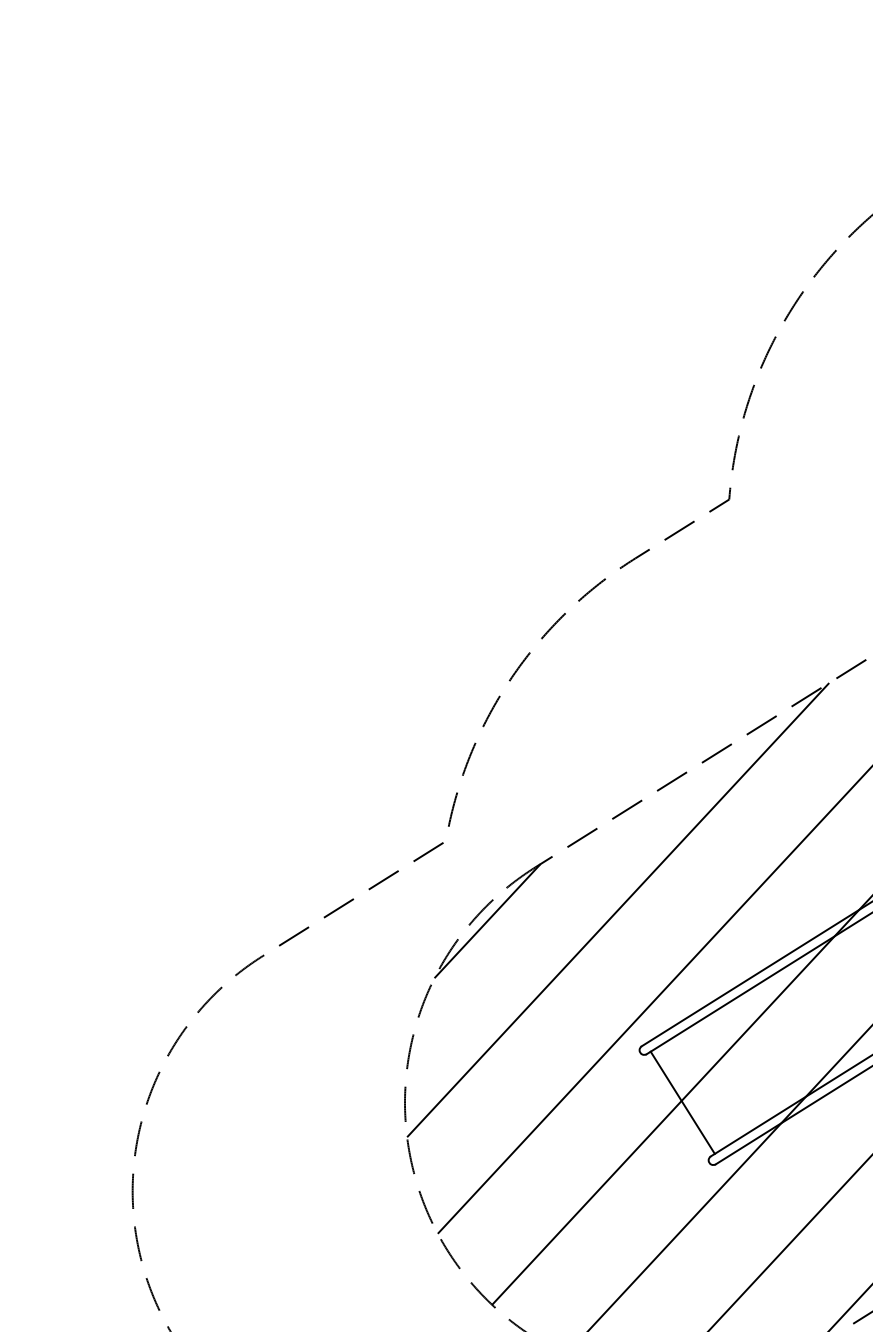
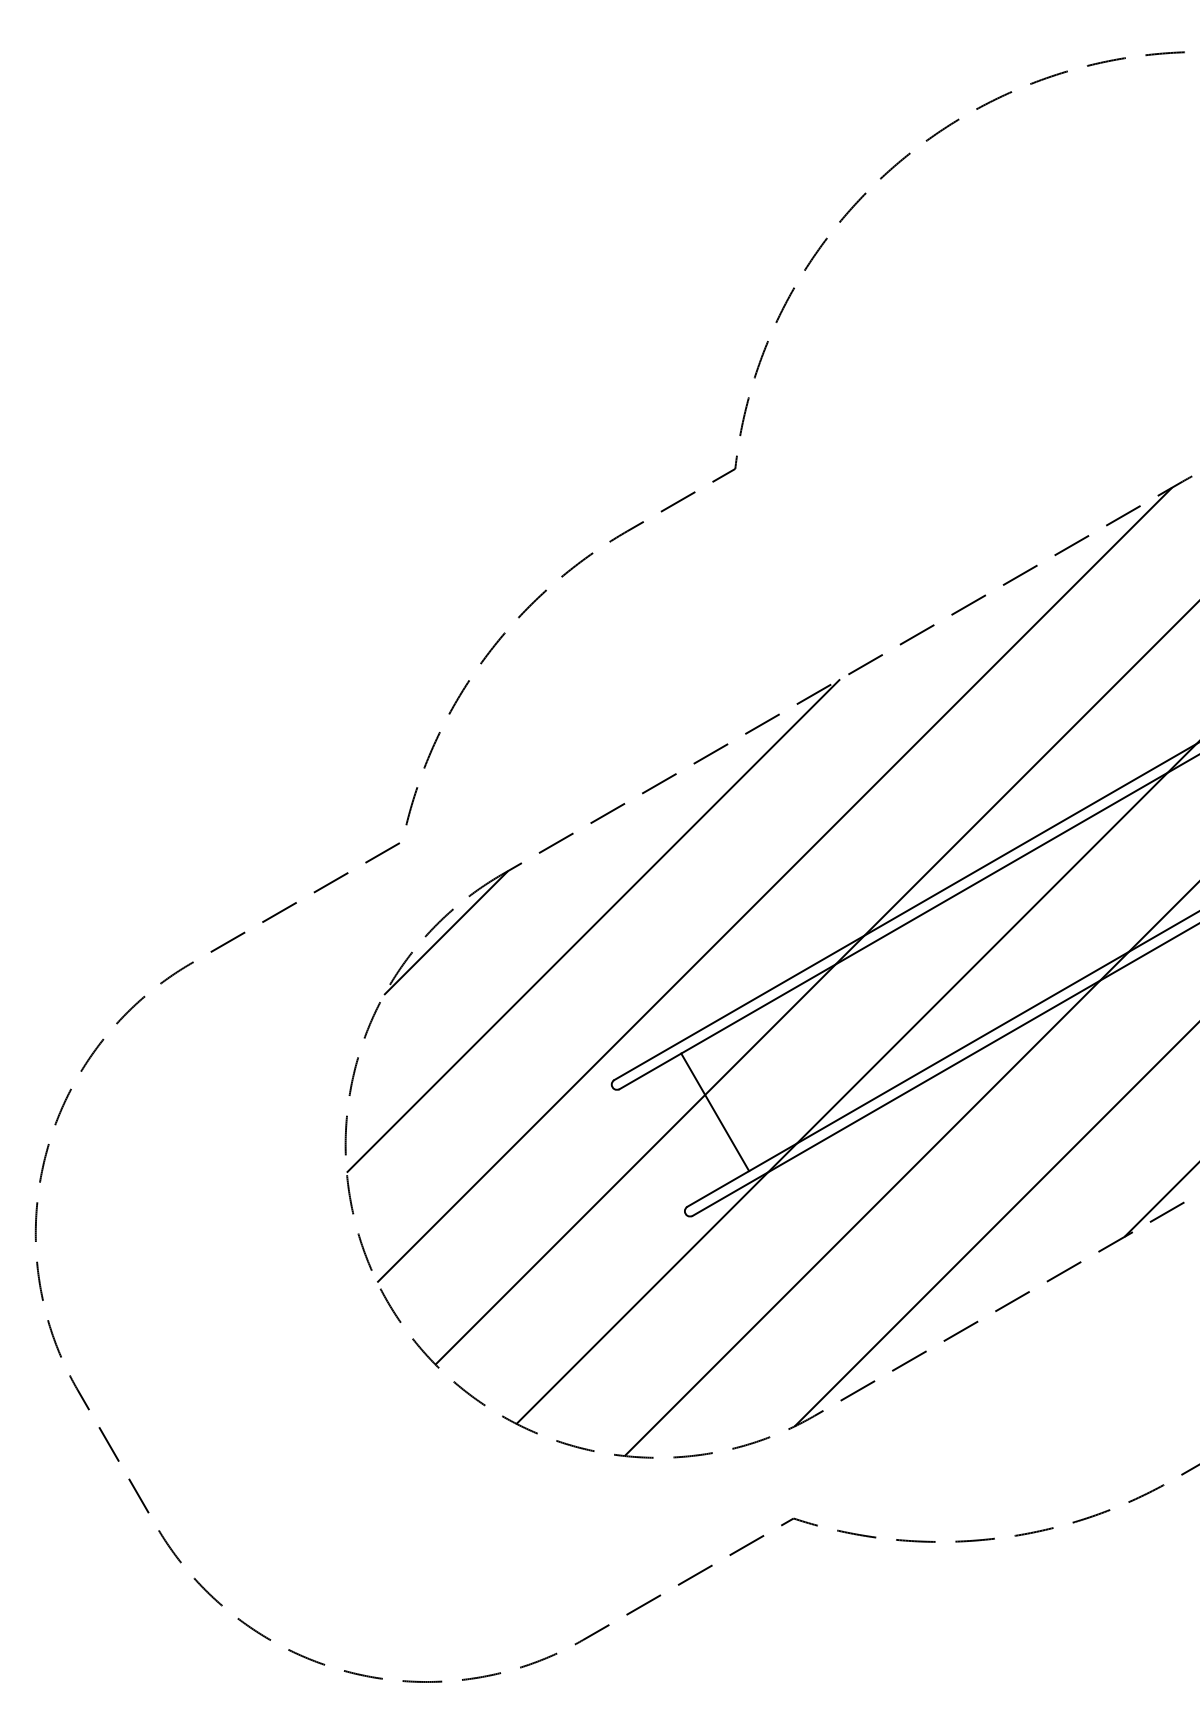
line: (683, 1102) -> (715, 1112), moved

